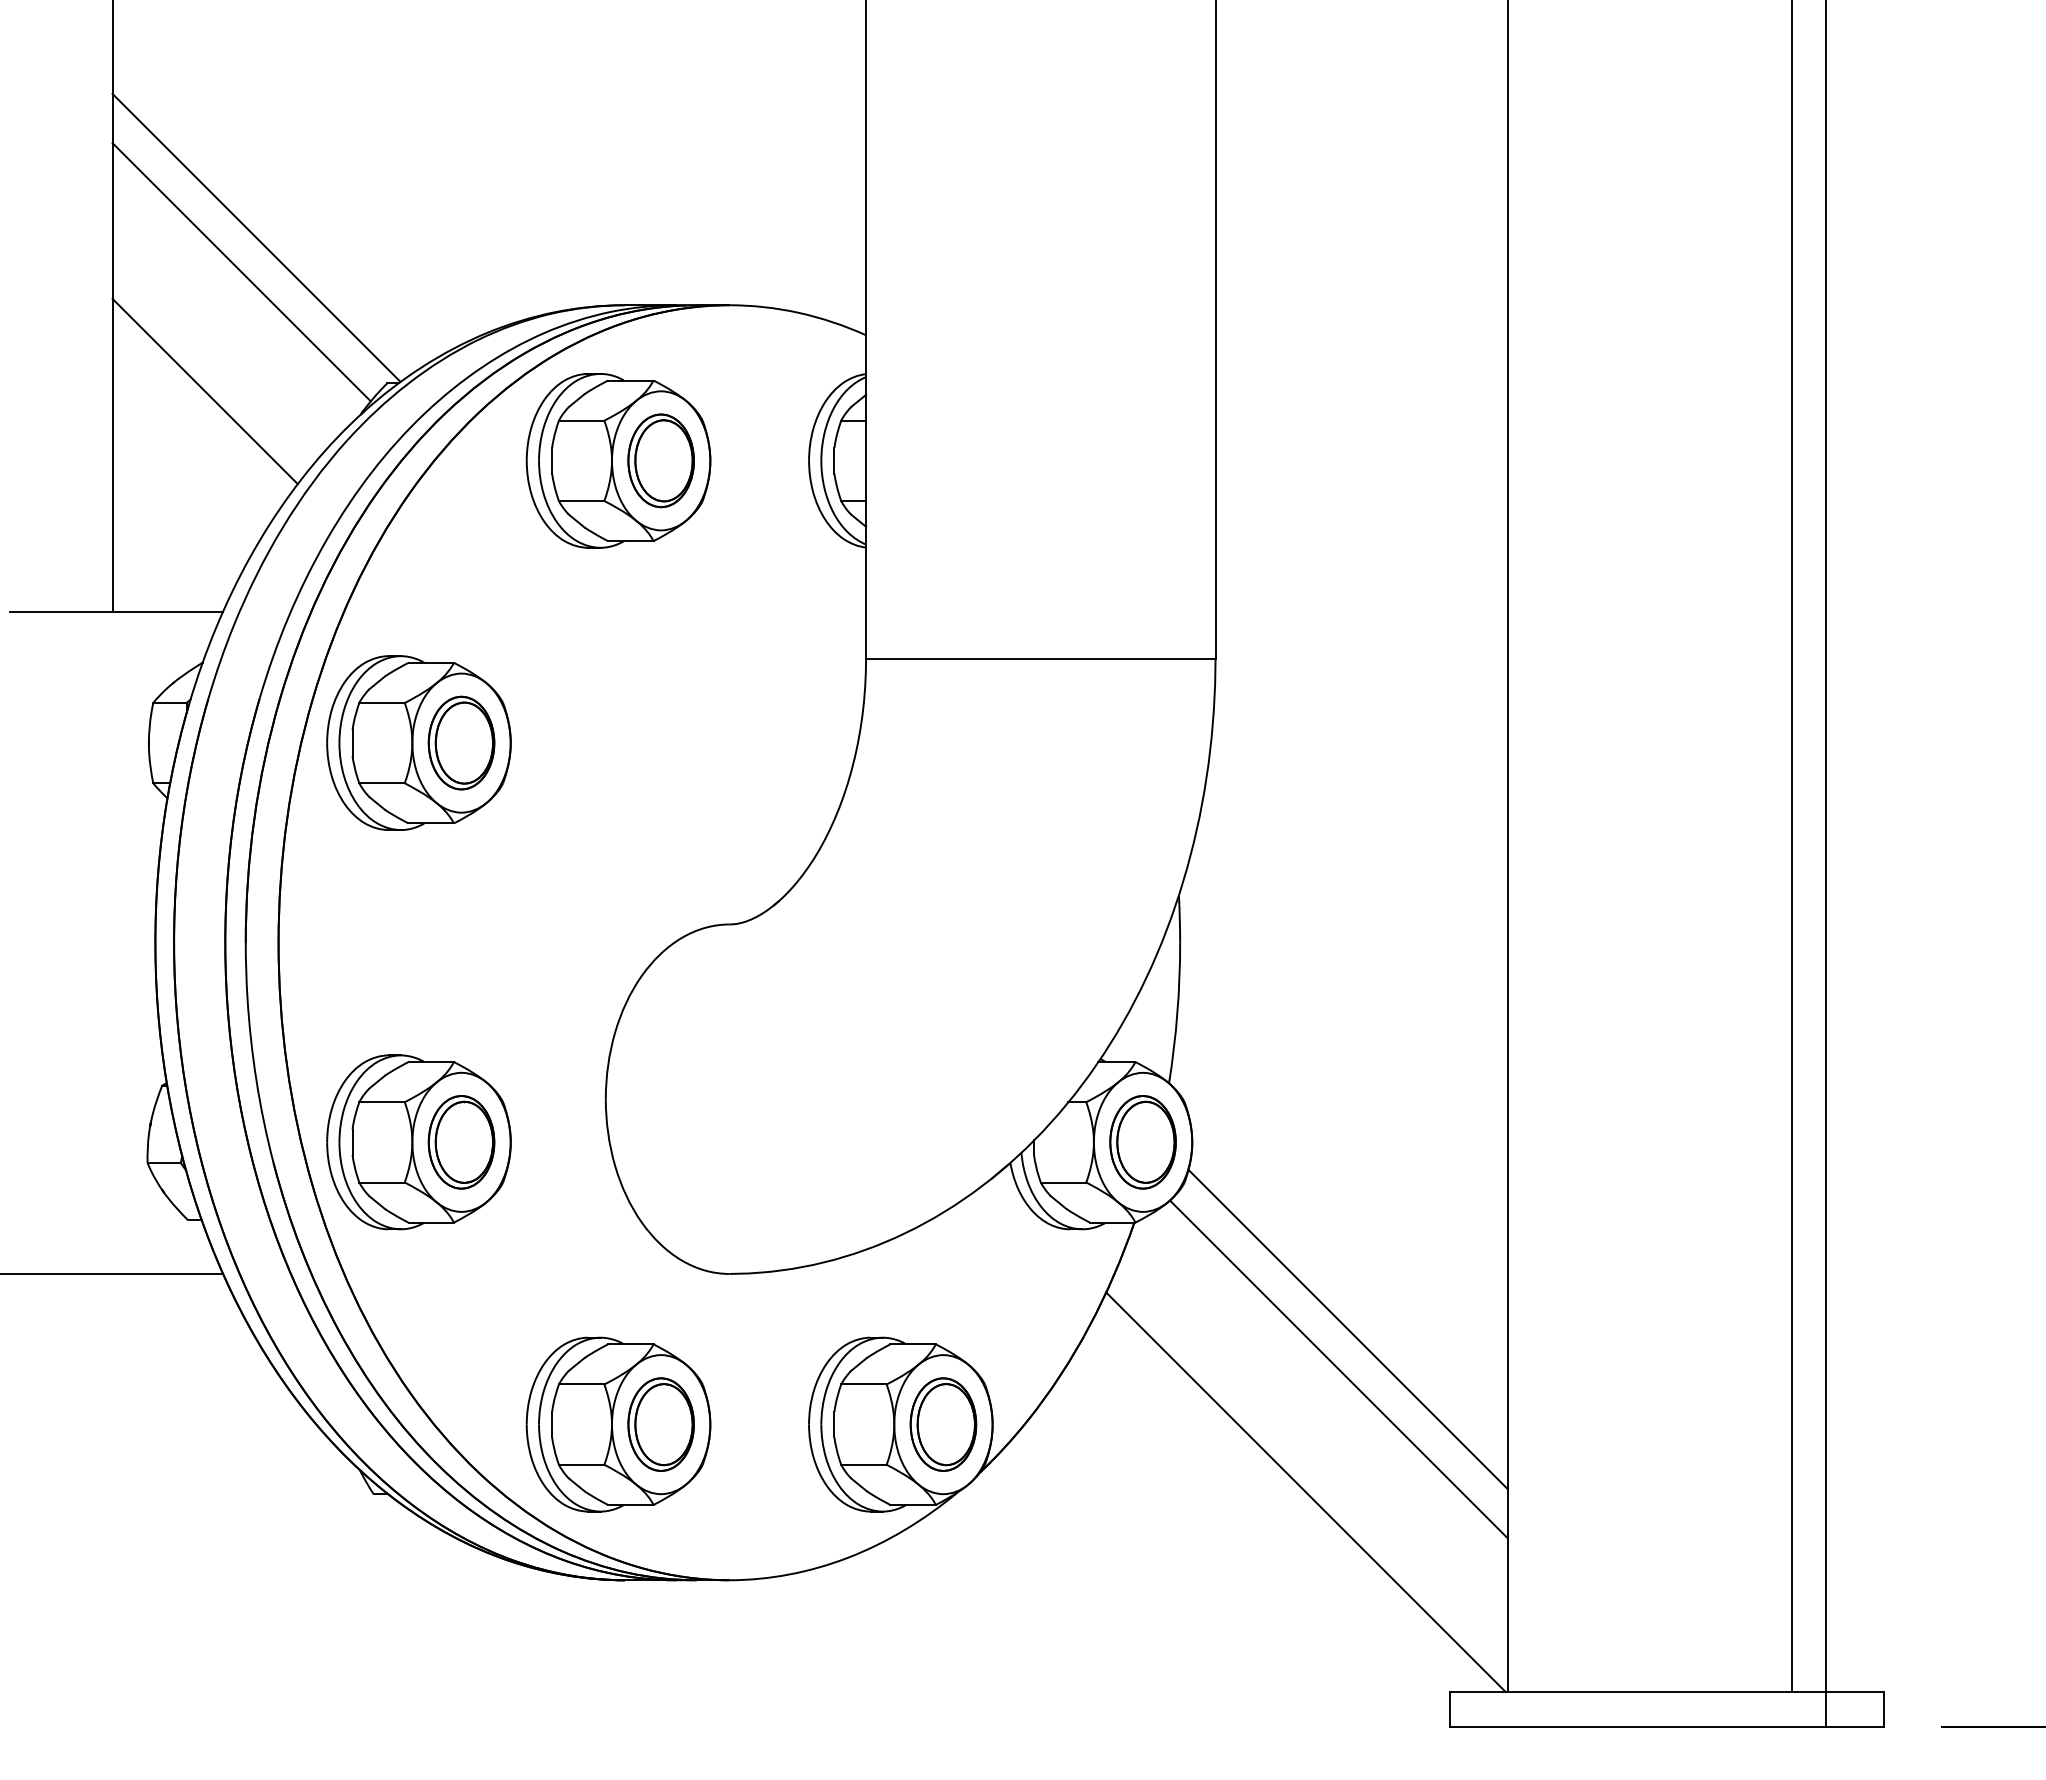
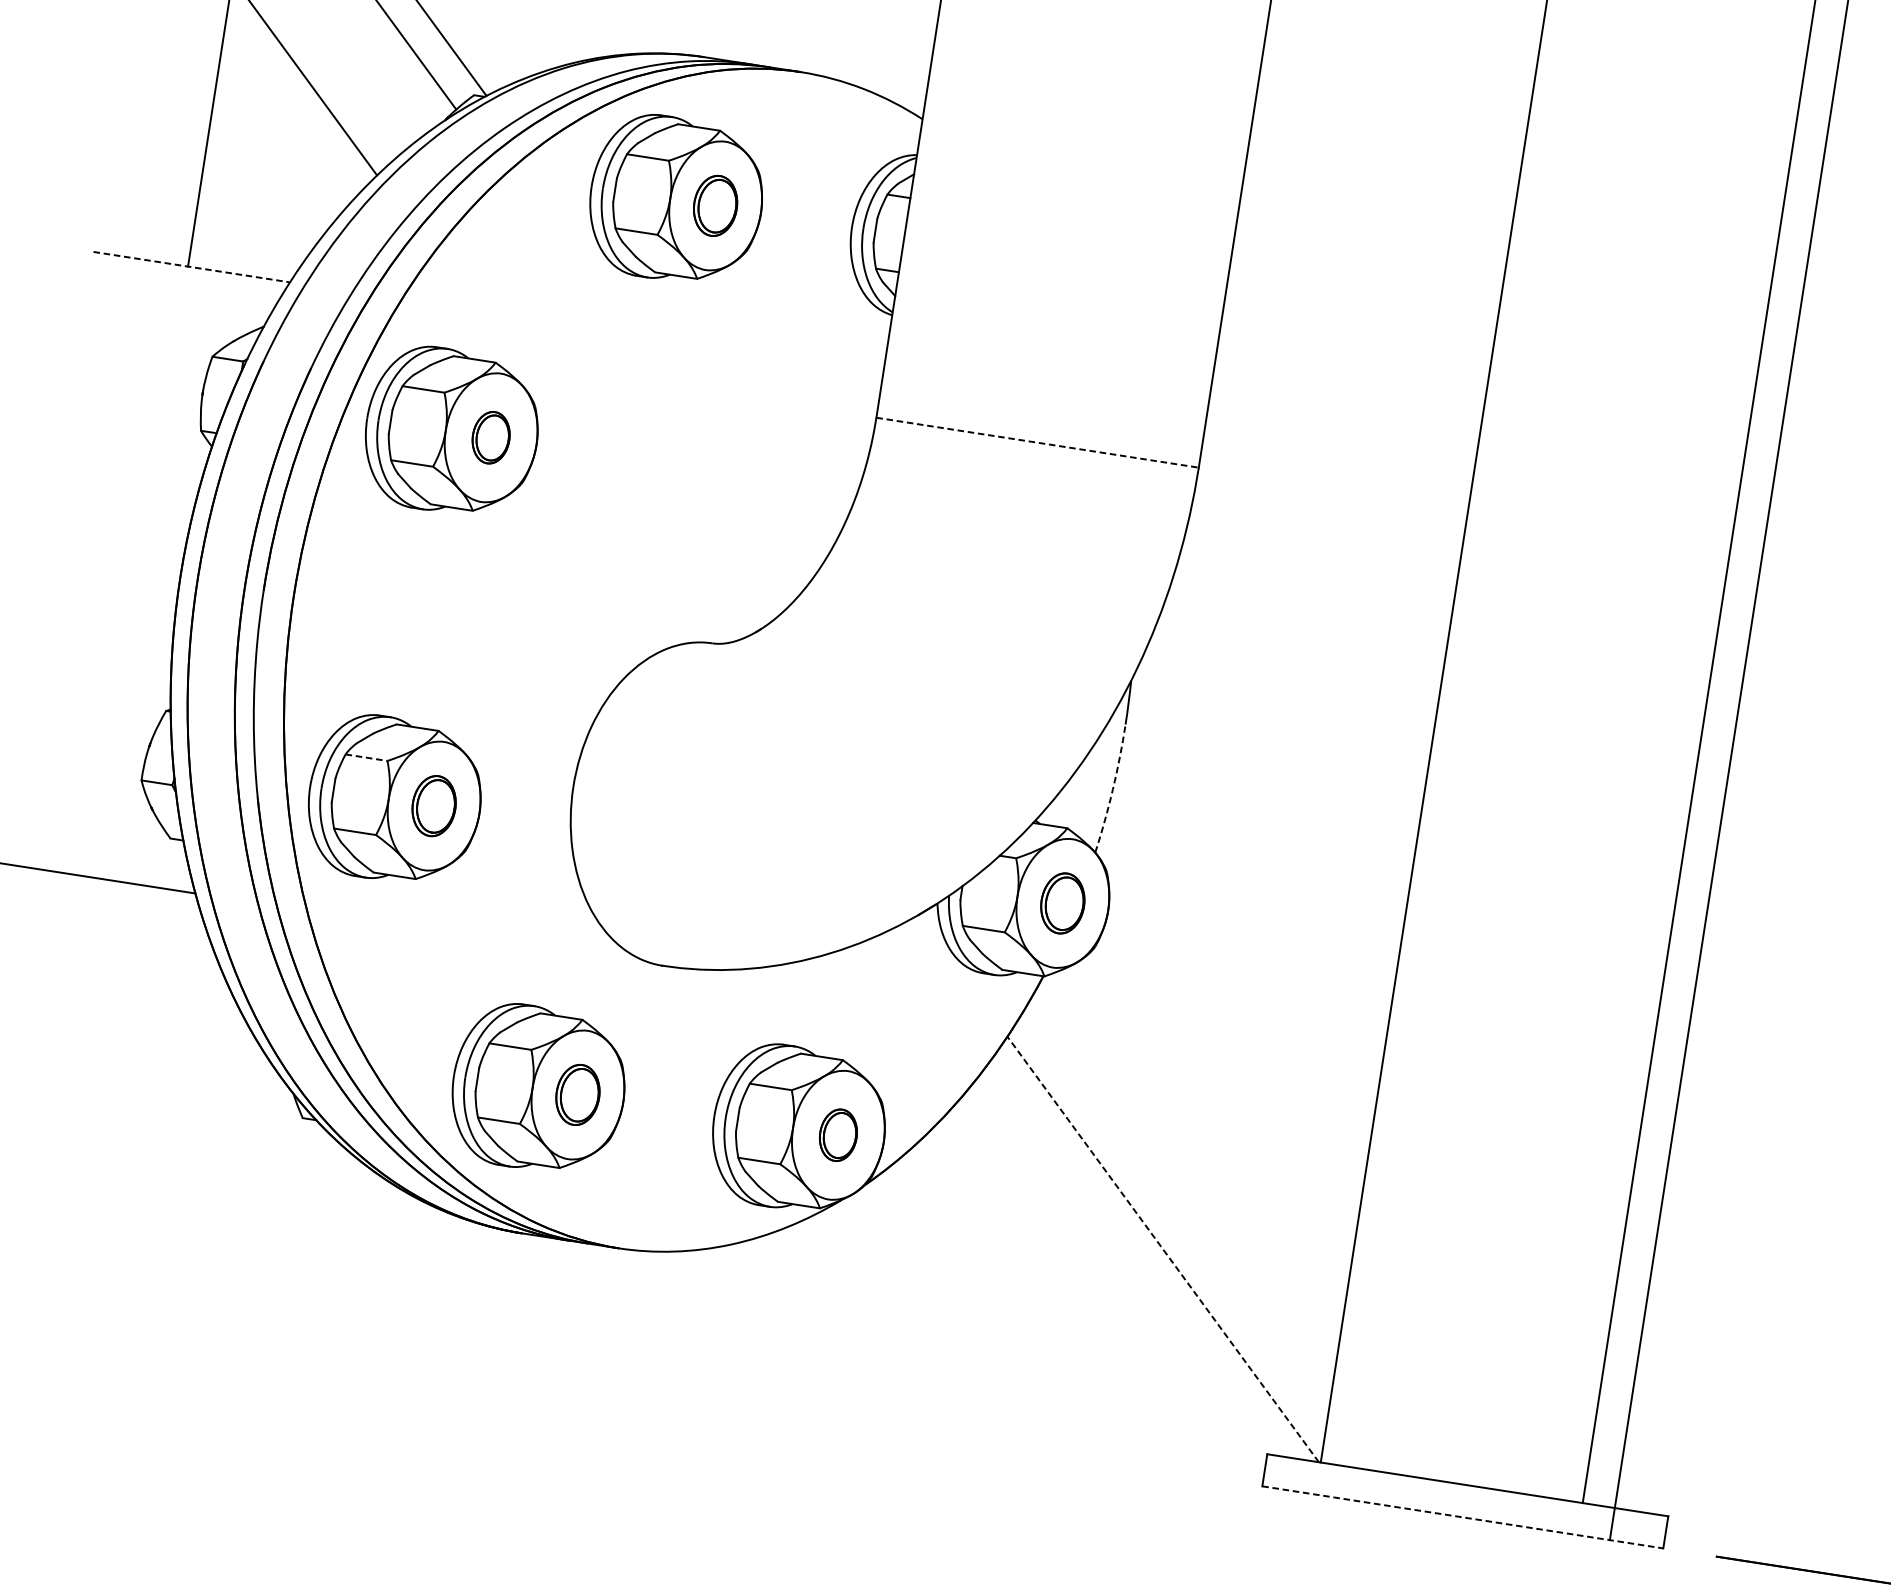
part: (660, 460) -> (715, 205), size x0.7
line: (116, 611) -> (191, 267), solid -> dashed
line: (1040, 658) -> (1037, 442), solid -> dashed
part: (461, 742) -> (491, 437), size x0.6
arc: (1177, 1013) -> (1113, 789), solid -> dashed
line: (382, 1102) -> (366, 758), solid -> dashed
part: (461, 1142) -> (434, 806), size x0.7
part: (1142, 1142) -> (1062, 903), size x0.7
line: (1347, 1329) -> (1224, 1105), removed
line: (1338, 1369) -> (1210, 1140), removed
part: (660, 1424) -> (577, 1094), size x0.7
part: (943, 1424) -> (838, 1135), size x0.6
line: (1305, 1491) -> (1162, 1248), solid -> dashed
line: (1667, 1726) -> (1463, 1517), solid -> dashed

